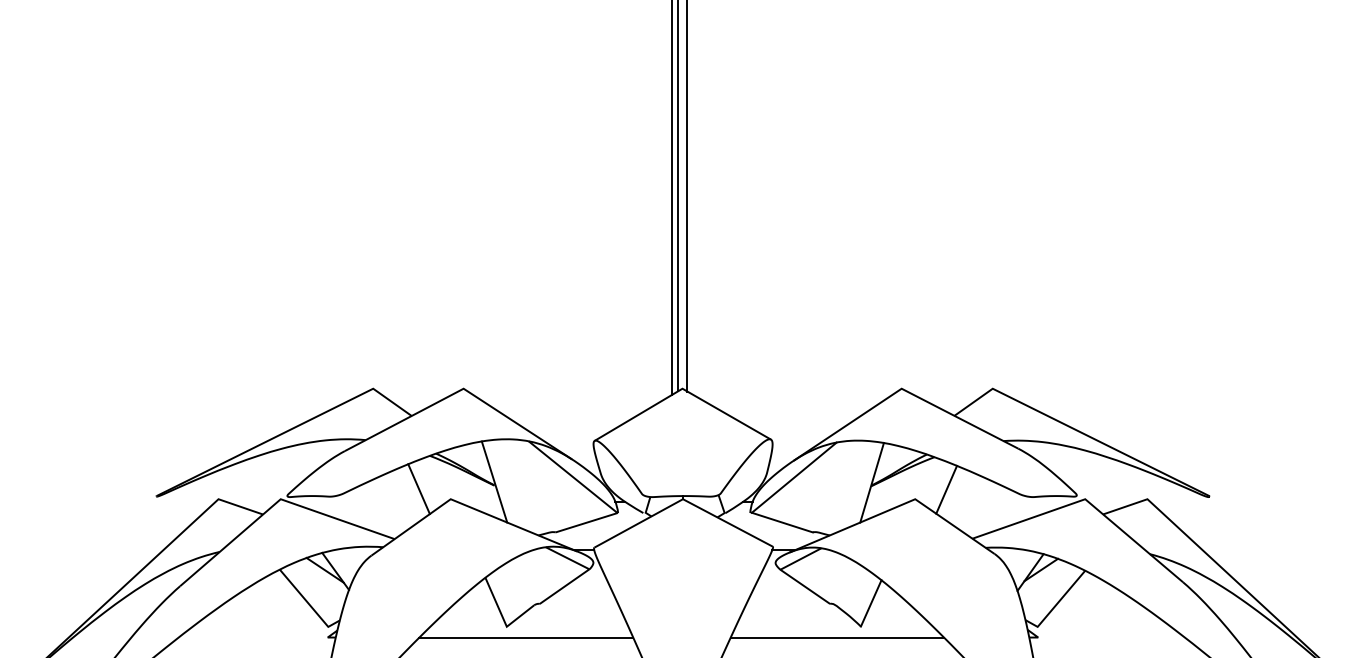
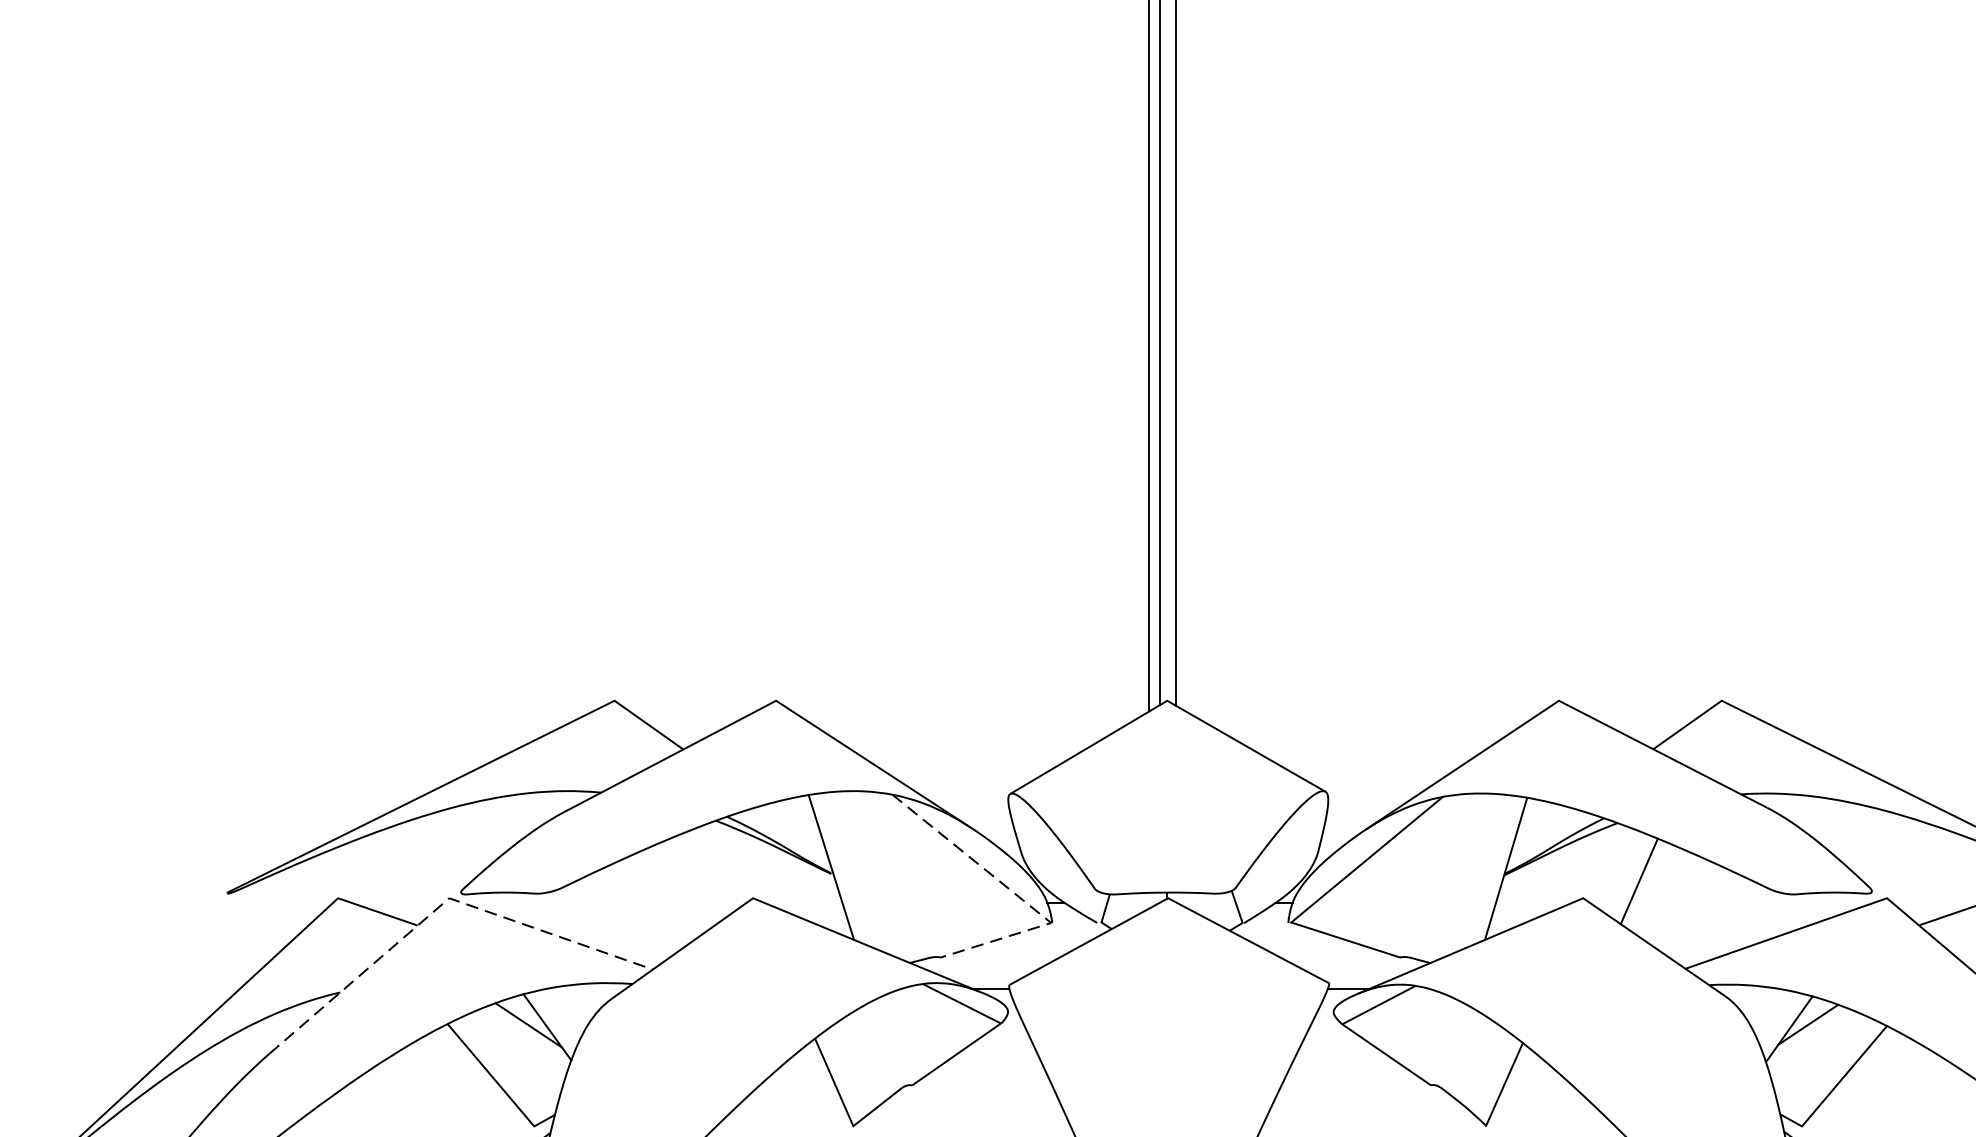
line: (418, 489) -> (695, 880), removed
line: (599, 498) -> (1018, 896), solid -> dashed
line: (276, 502) -> (441, 904), solid -> dashed

